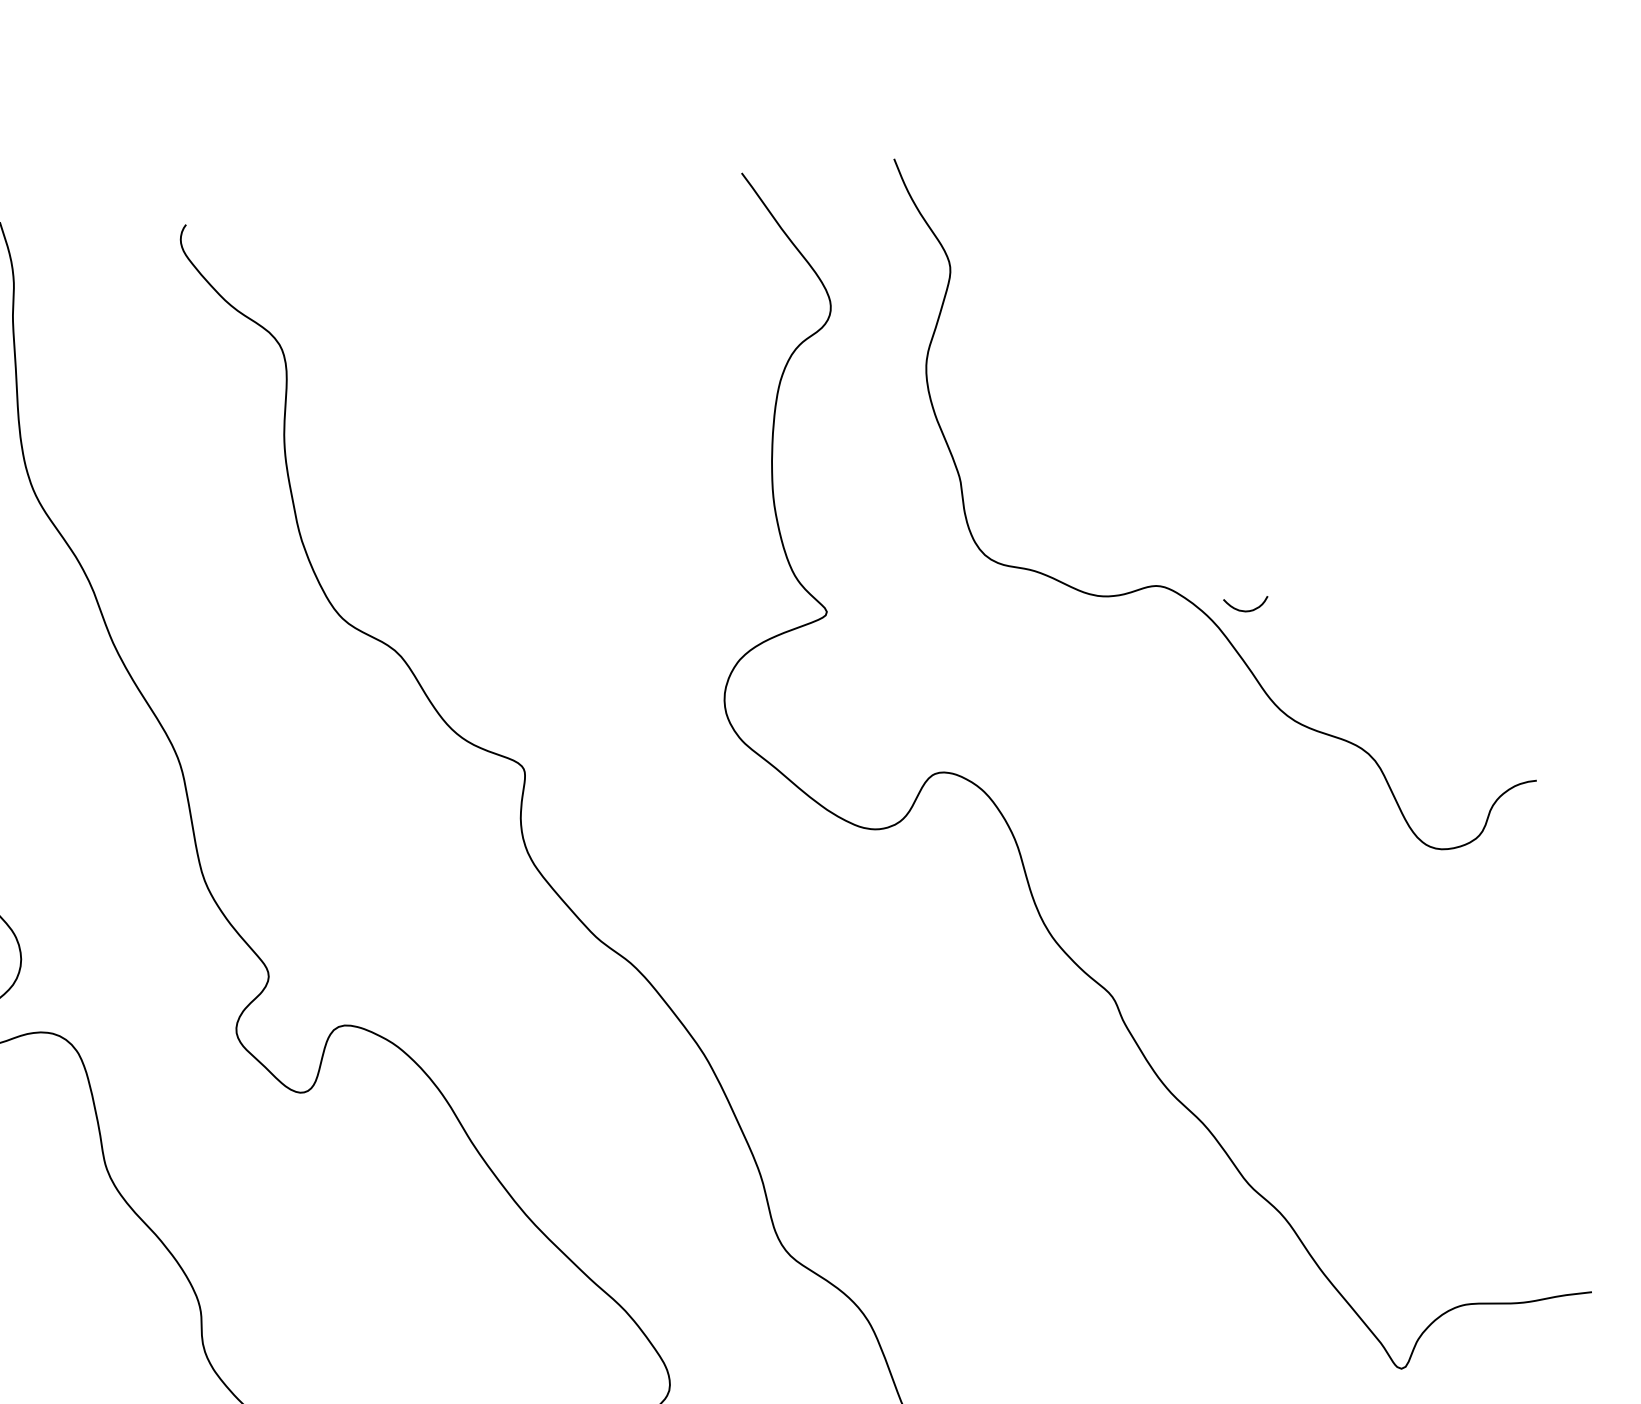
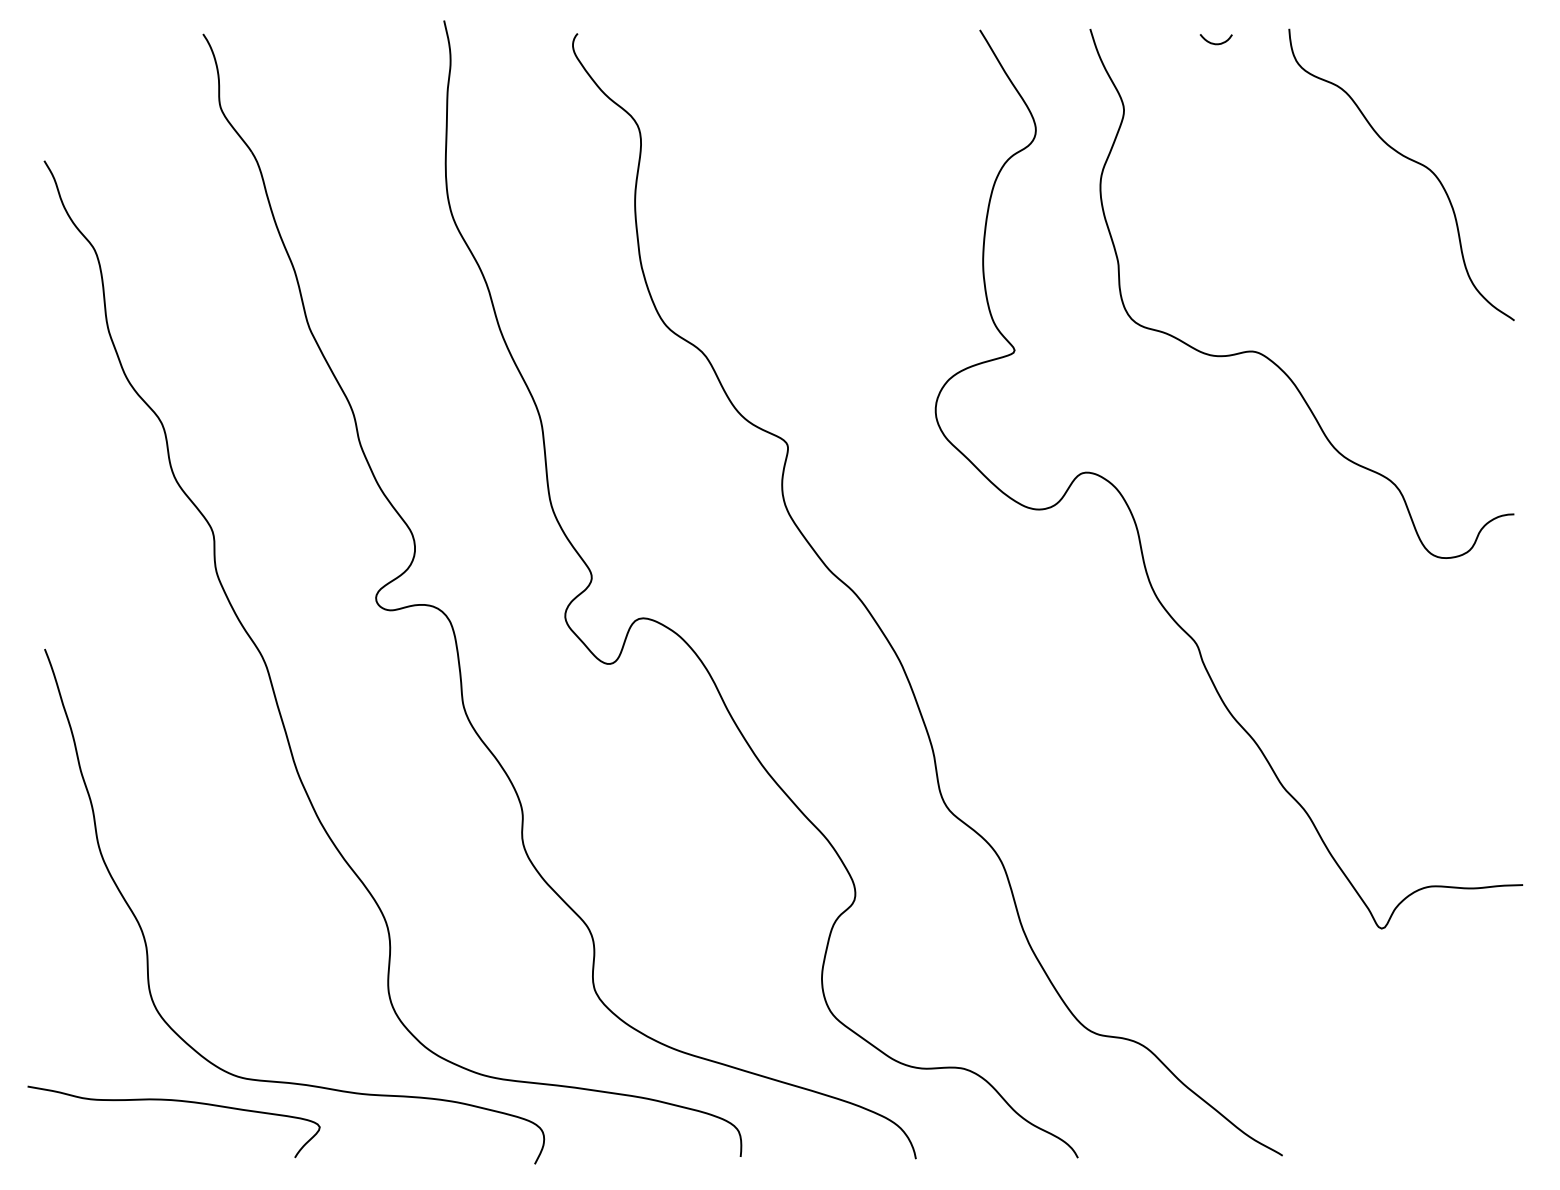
curve: (1349, 302) -> (1408, 159), added
curve: (1247, 610) -> (1216, 43), moved

